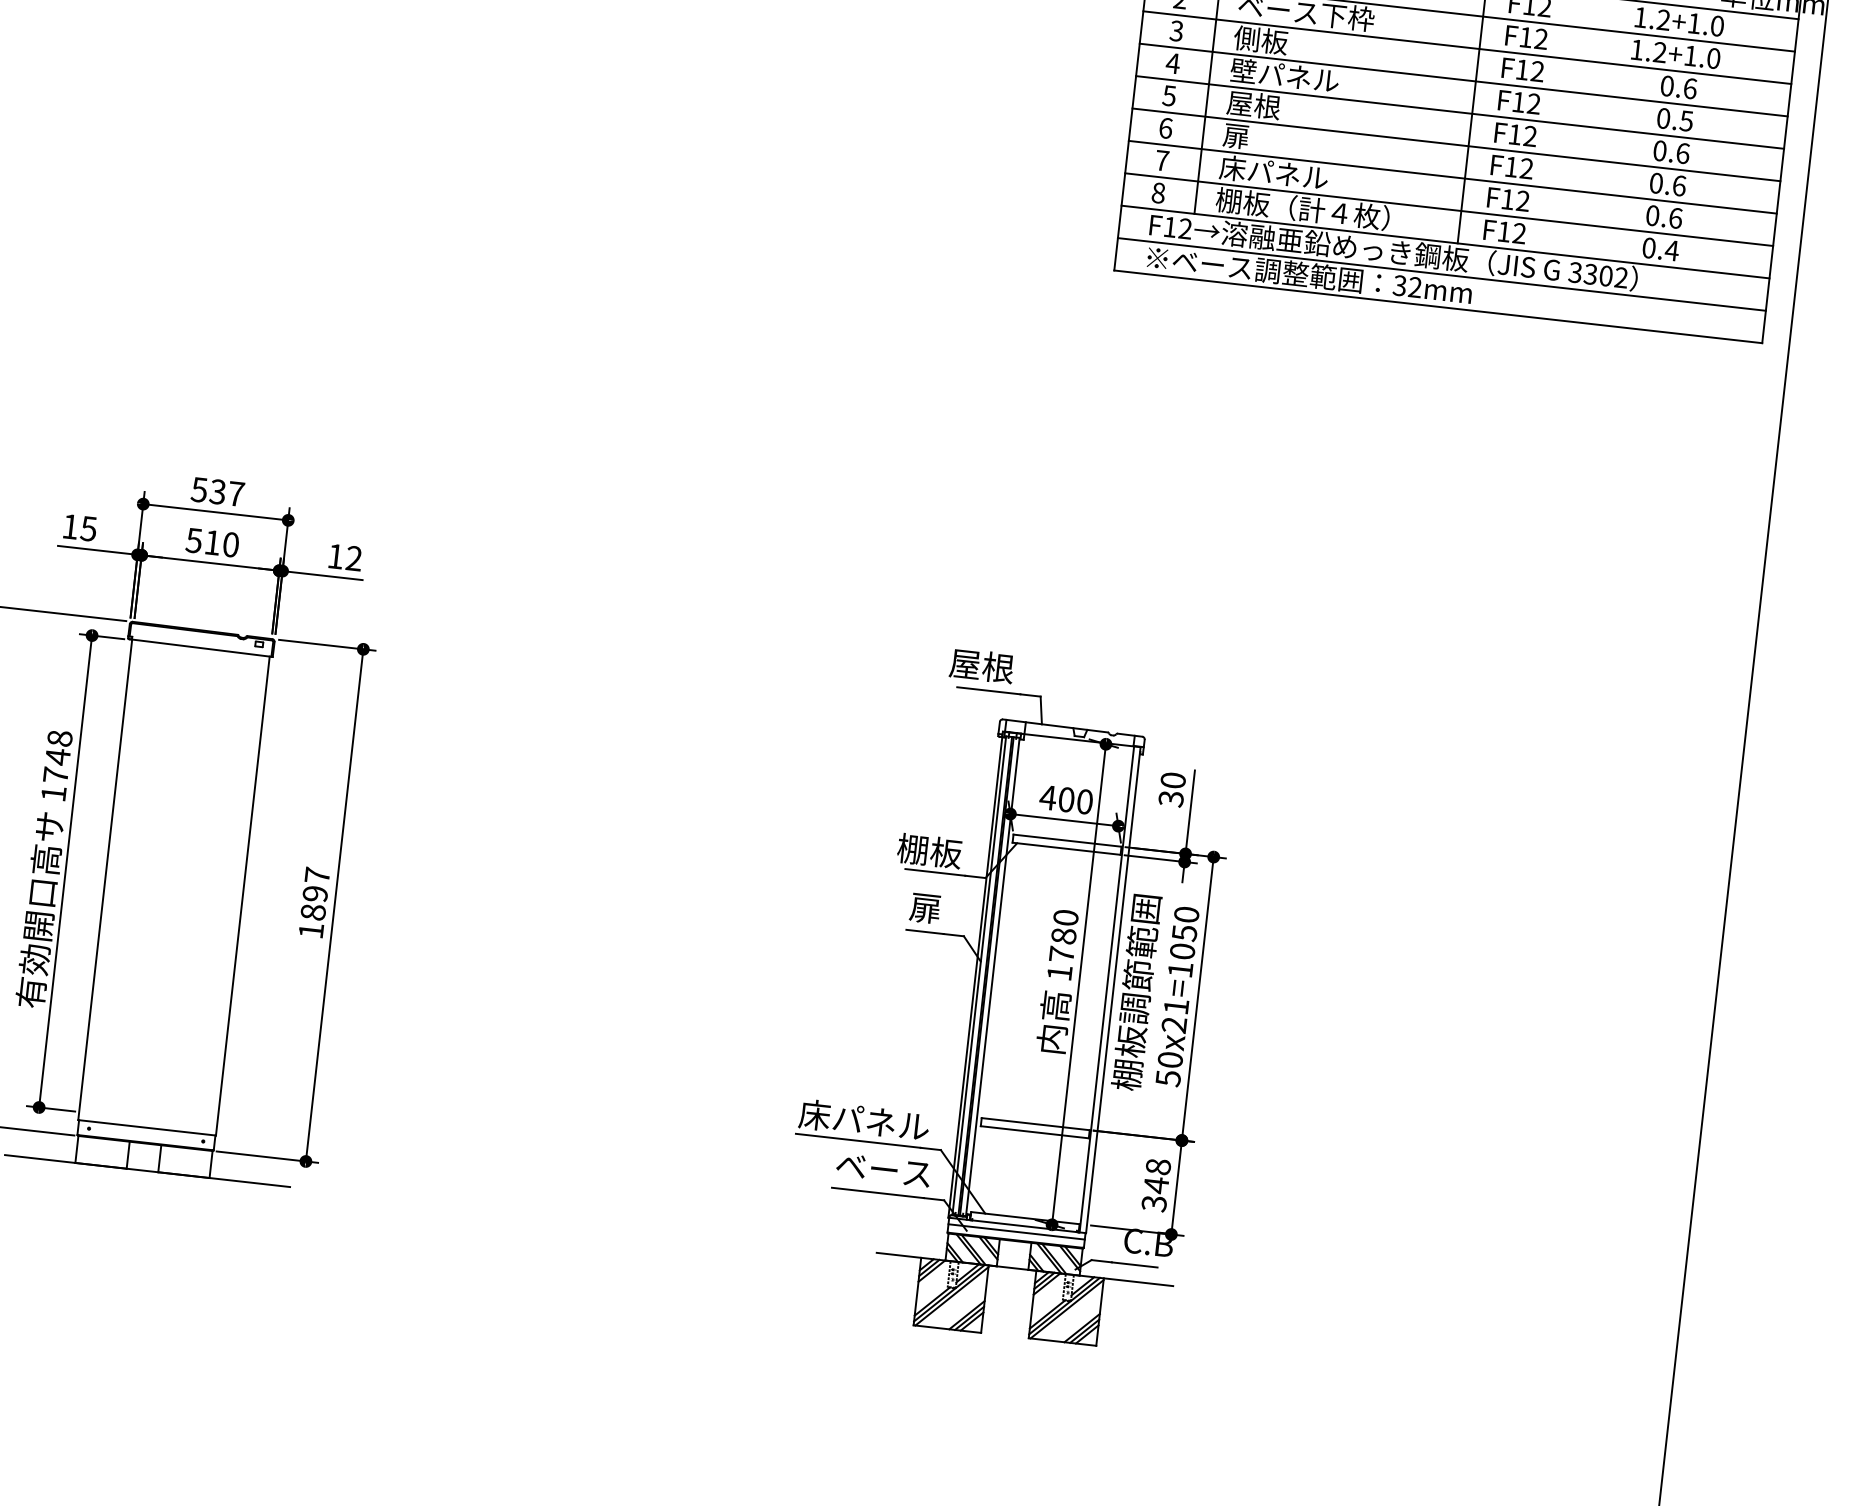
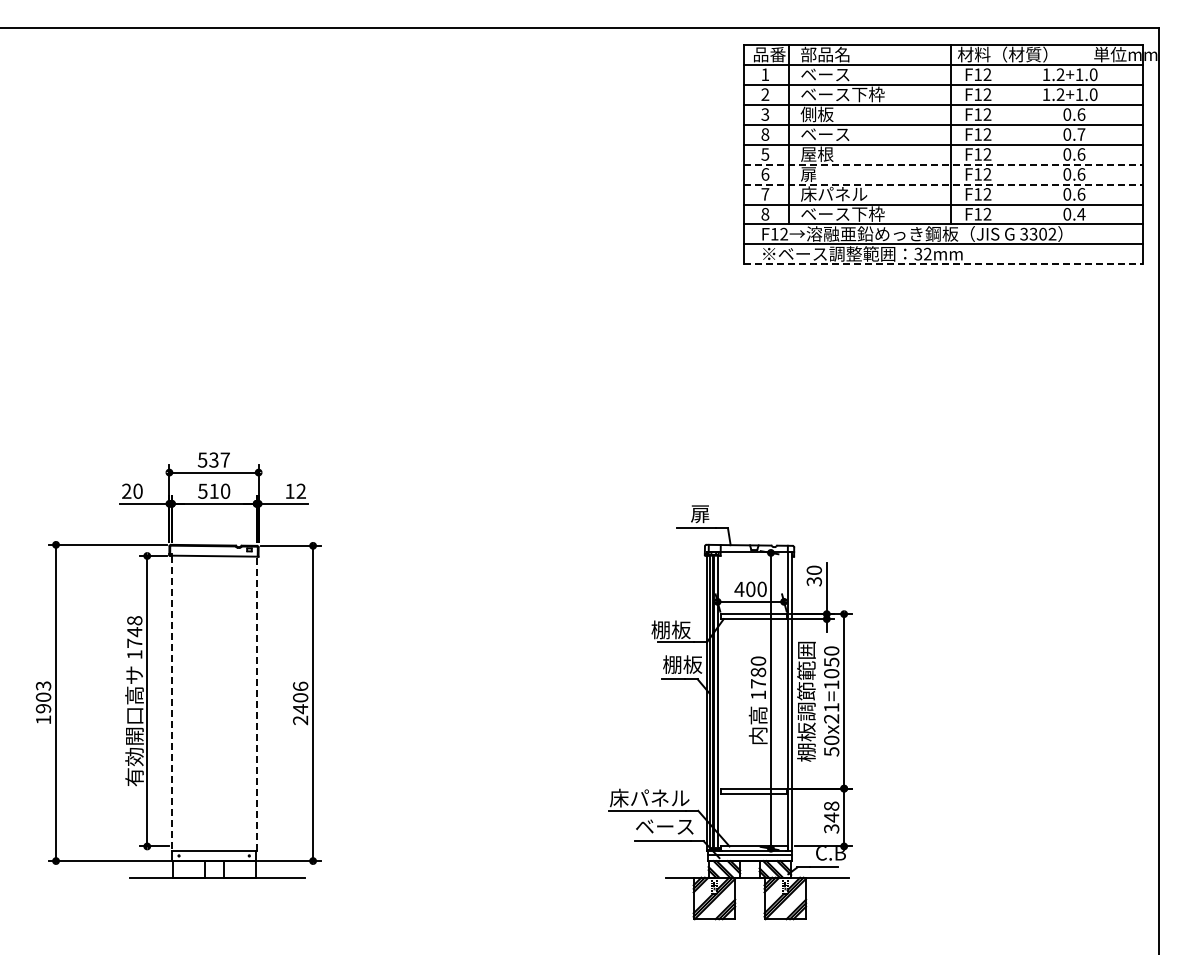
text: (1173, 63) -> (765, 134), 4 -> 8
text: (1285, 74) -> (834, 133), 壁パネル -> ベース
text: (1686, 121) -> (1081, 134), 0.5 -> 0.7
line: (1457, 144) -> (943, 164), solid -> dashed
line: (1453, 177) -> (943, 184), solid -> dashed
text: (1303, 208) -> (854, 213), 棚板（計４枚） -> ベース下枠
line: (1438, 307) -> (943, 264), solid -> dashed
text: (80, 526) -> (132, 490), 15 -> 20
text: (980, 665) -> (689, 513), 屋根 -> 扉
line: (104, 879) -> (171, 703), solid -> dashed
line: (242, 895) -> (256, 703), solid -> dashed
text: (314, 903) -> (300, 703), 1897 -> 2406
text: (941, 909) -> (682, 664), 扉 -> 棚板

